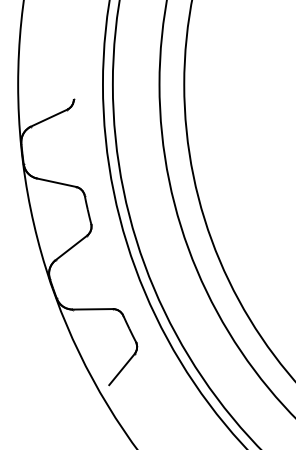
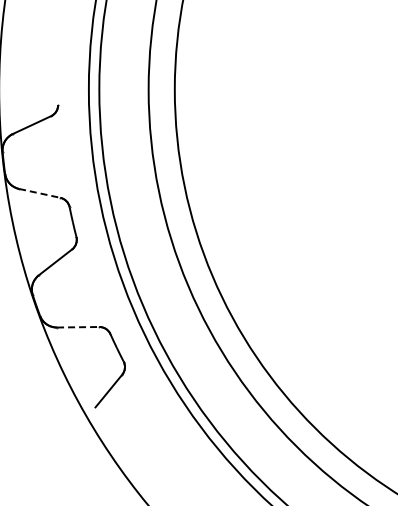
line: (57, 182) -> (40, 193), solid -> dashed
line: (93, 309) -> (78, 327), solid -> dashed

